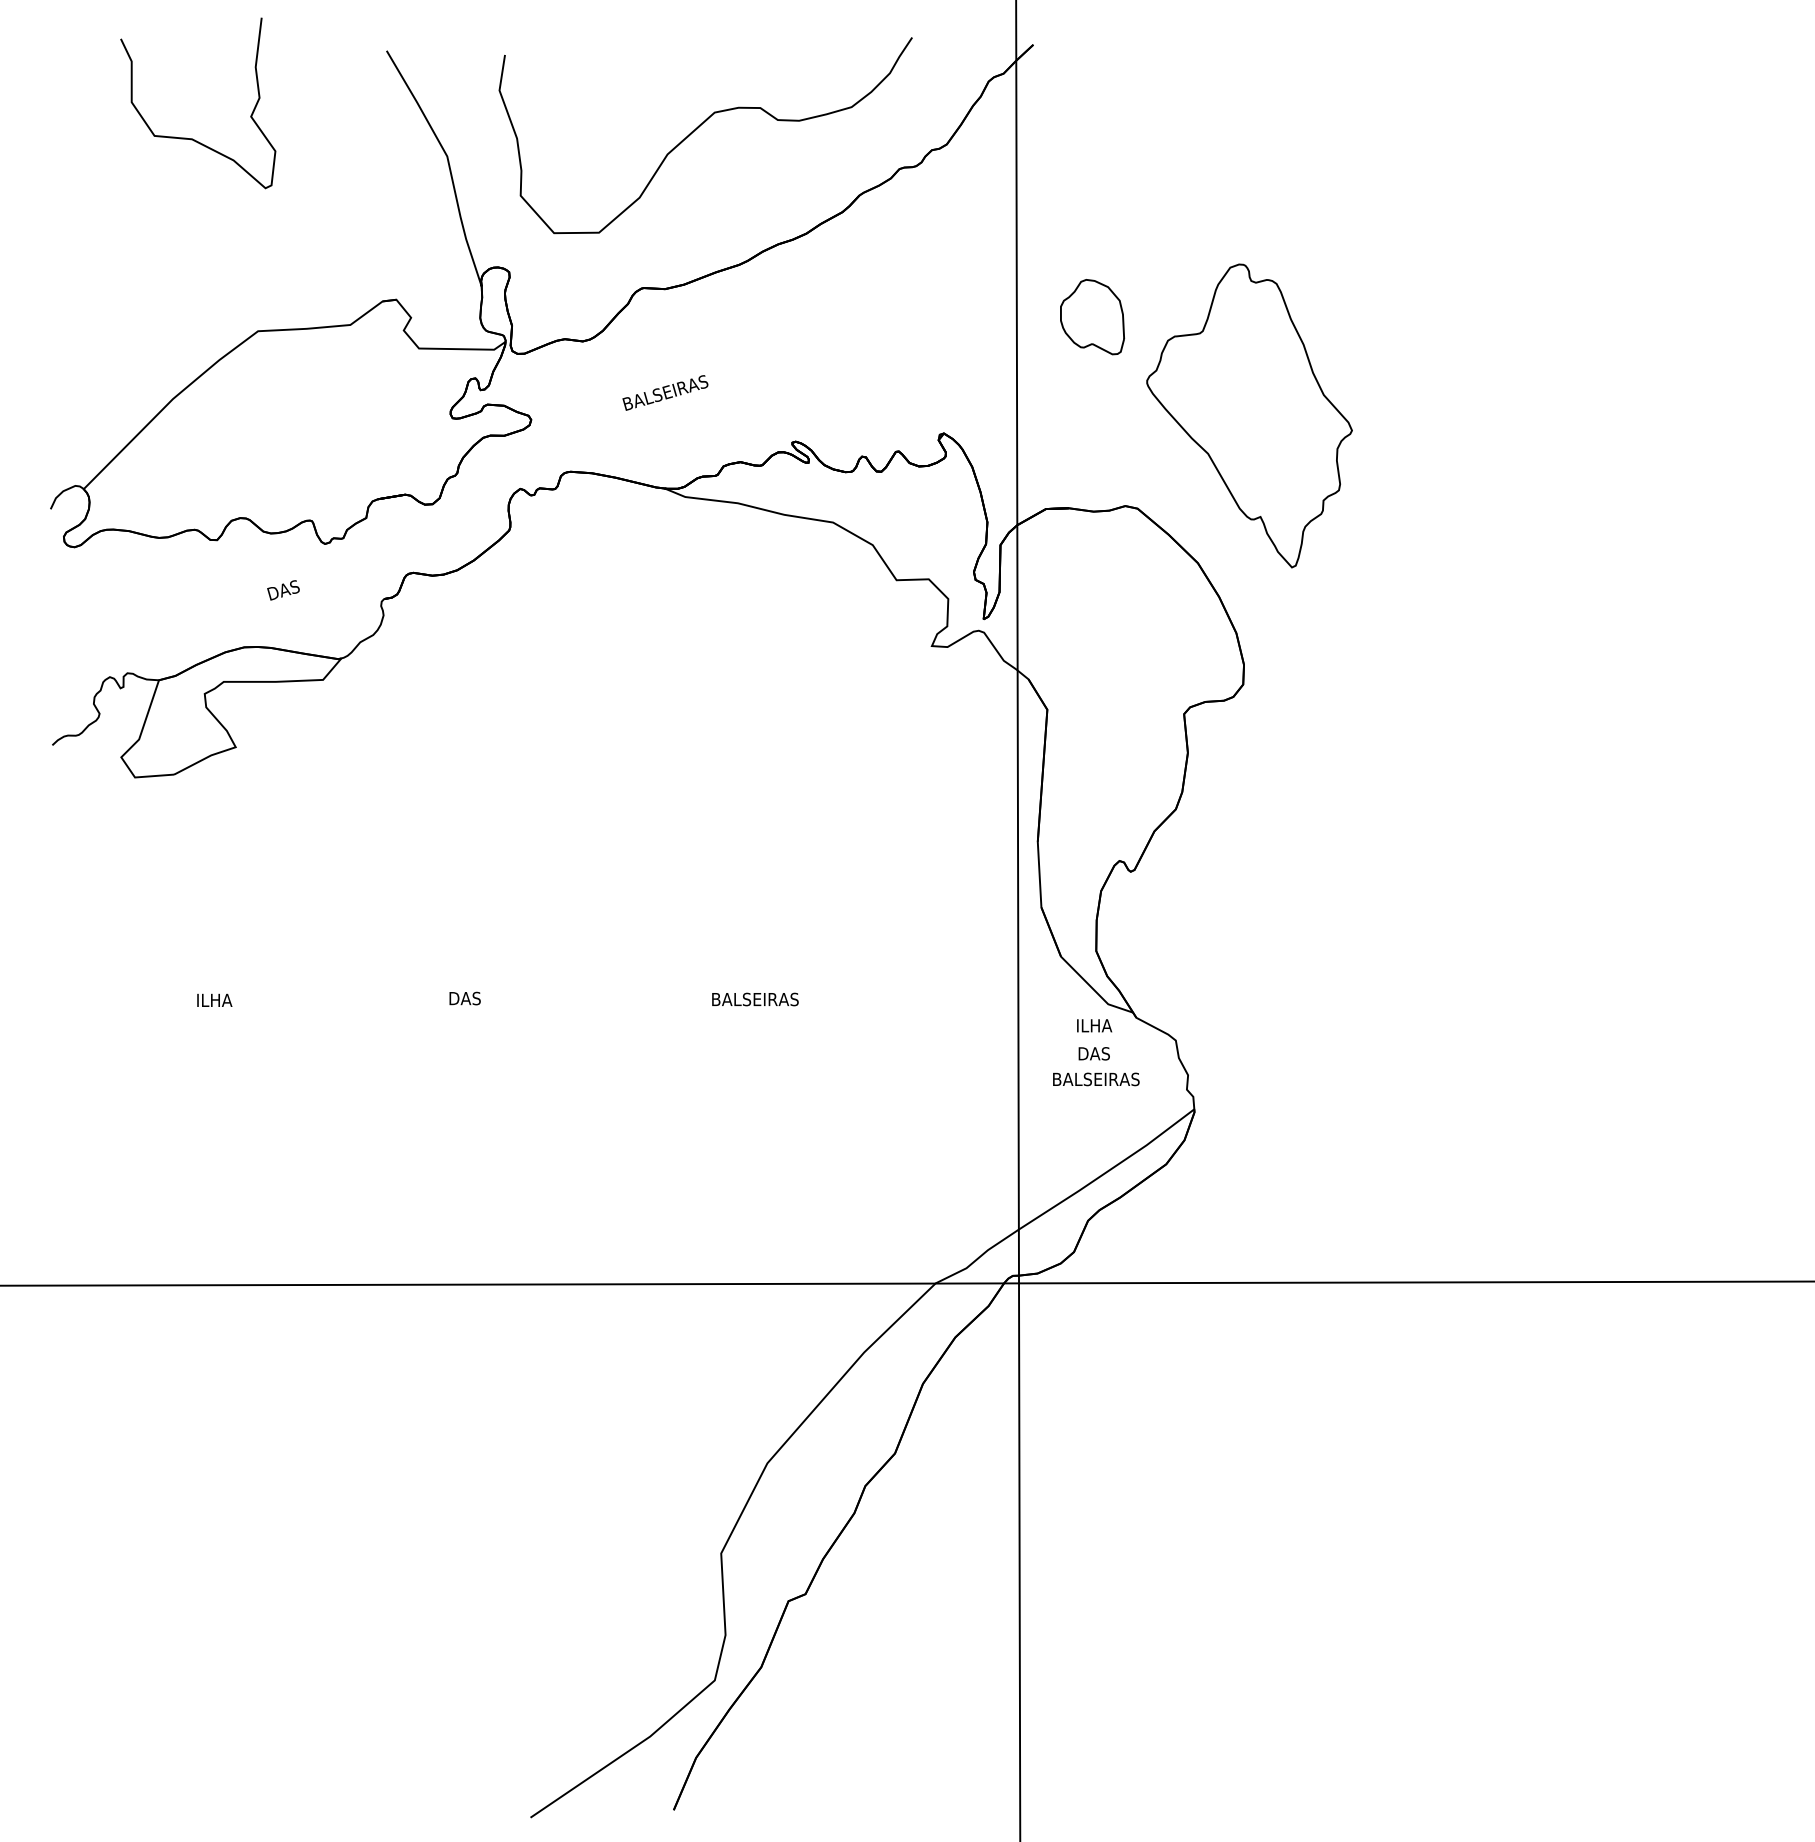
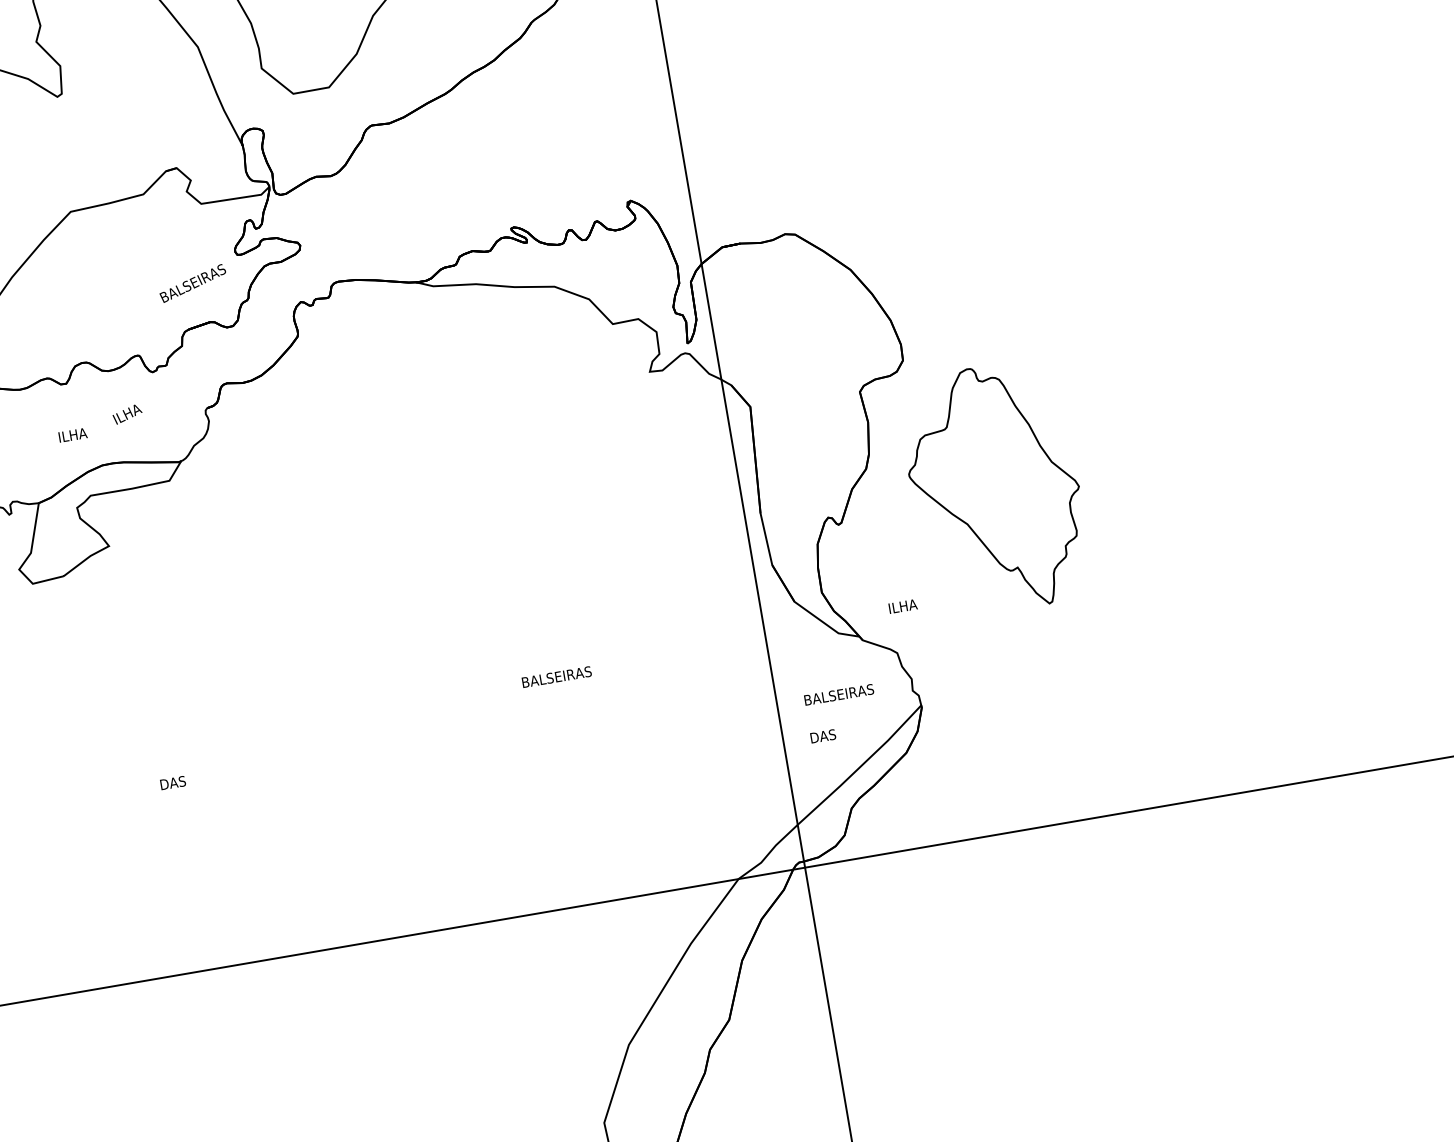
part: (1092, 317) -> (733, 88), removed
text: (665, 392) -> (192, 283), moved
part: (1249, 415) -> (995, 488), moved
text: (286, 589) -> (128, 413), DAS -> ILHA
text: (464, 998) -> (172, 783), moved
text: (214, 999) -> (72, 434), moved
text: (1094, 1025) -> (903, 606), moved
text: (1093, 1053) -> (822, 736), moved

